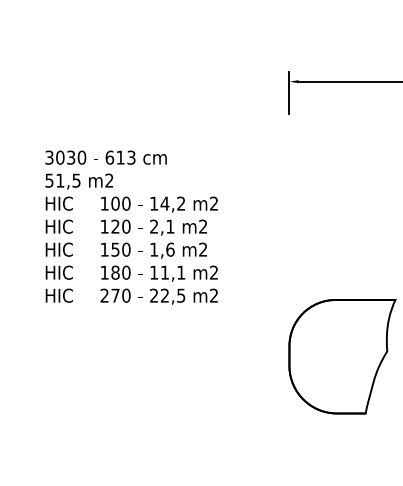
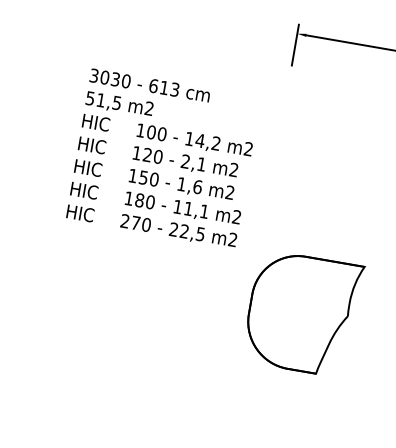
text: (131, 227) -> (163, 158), moved

